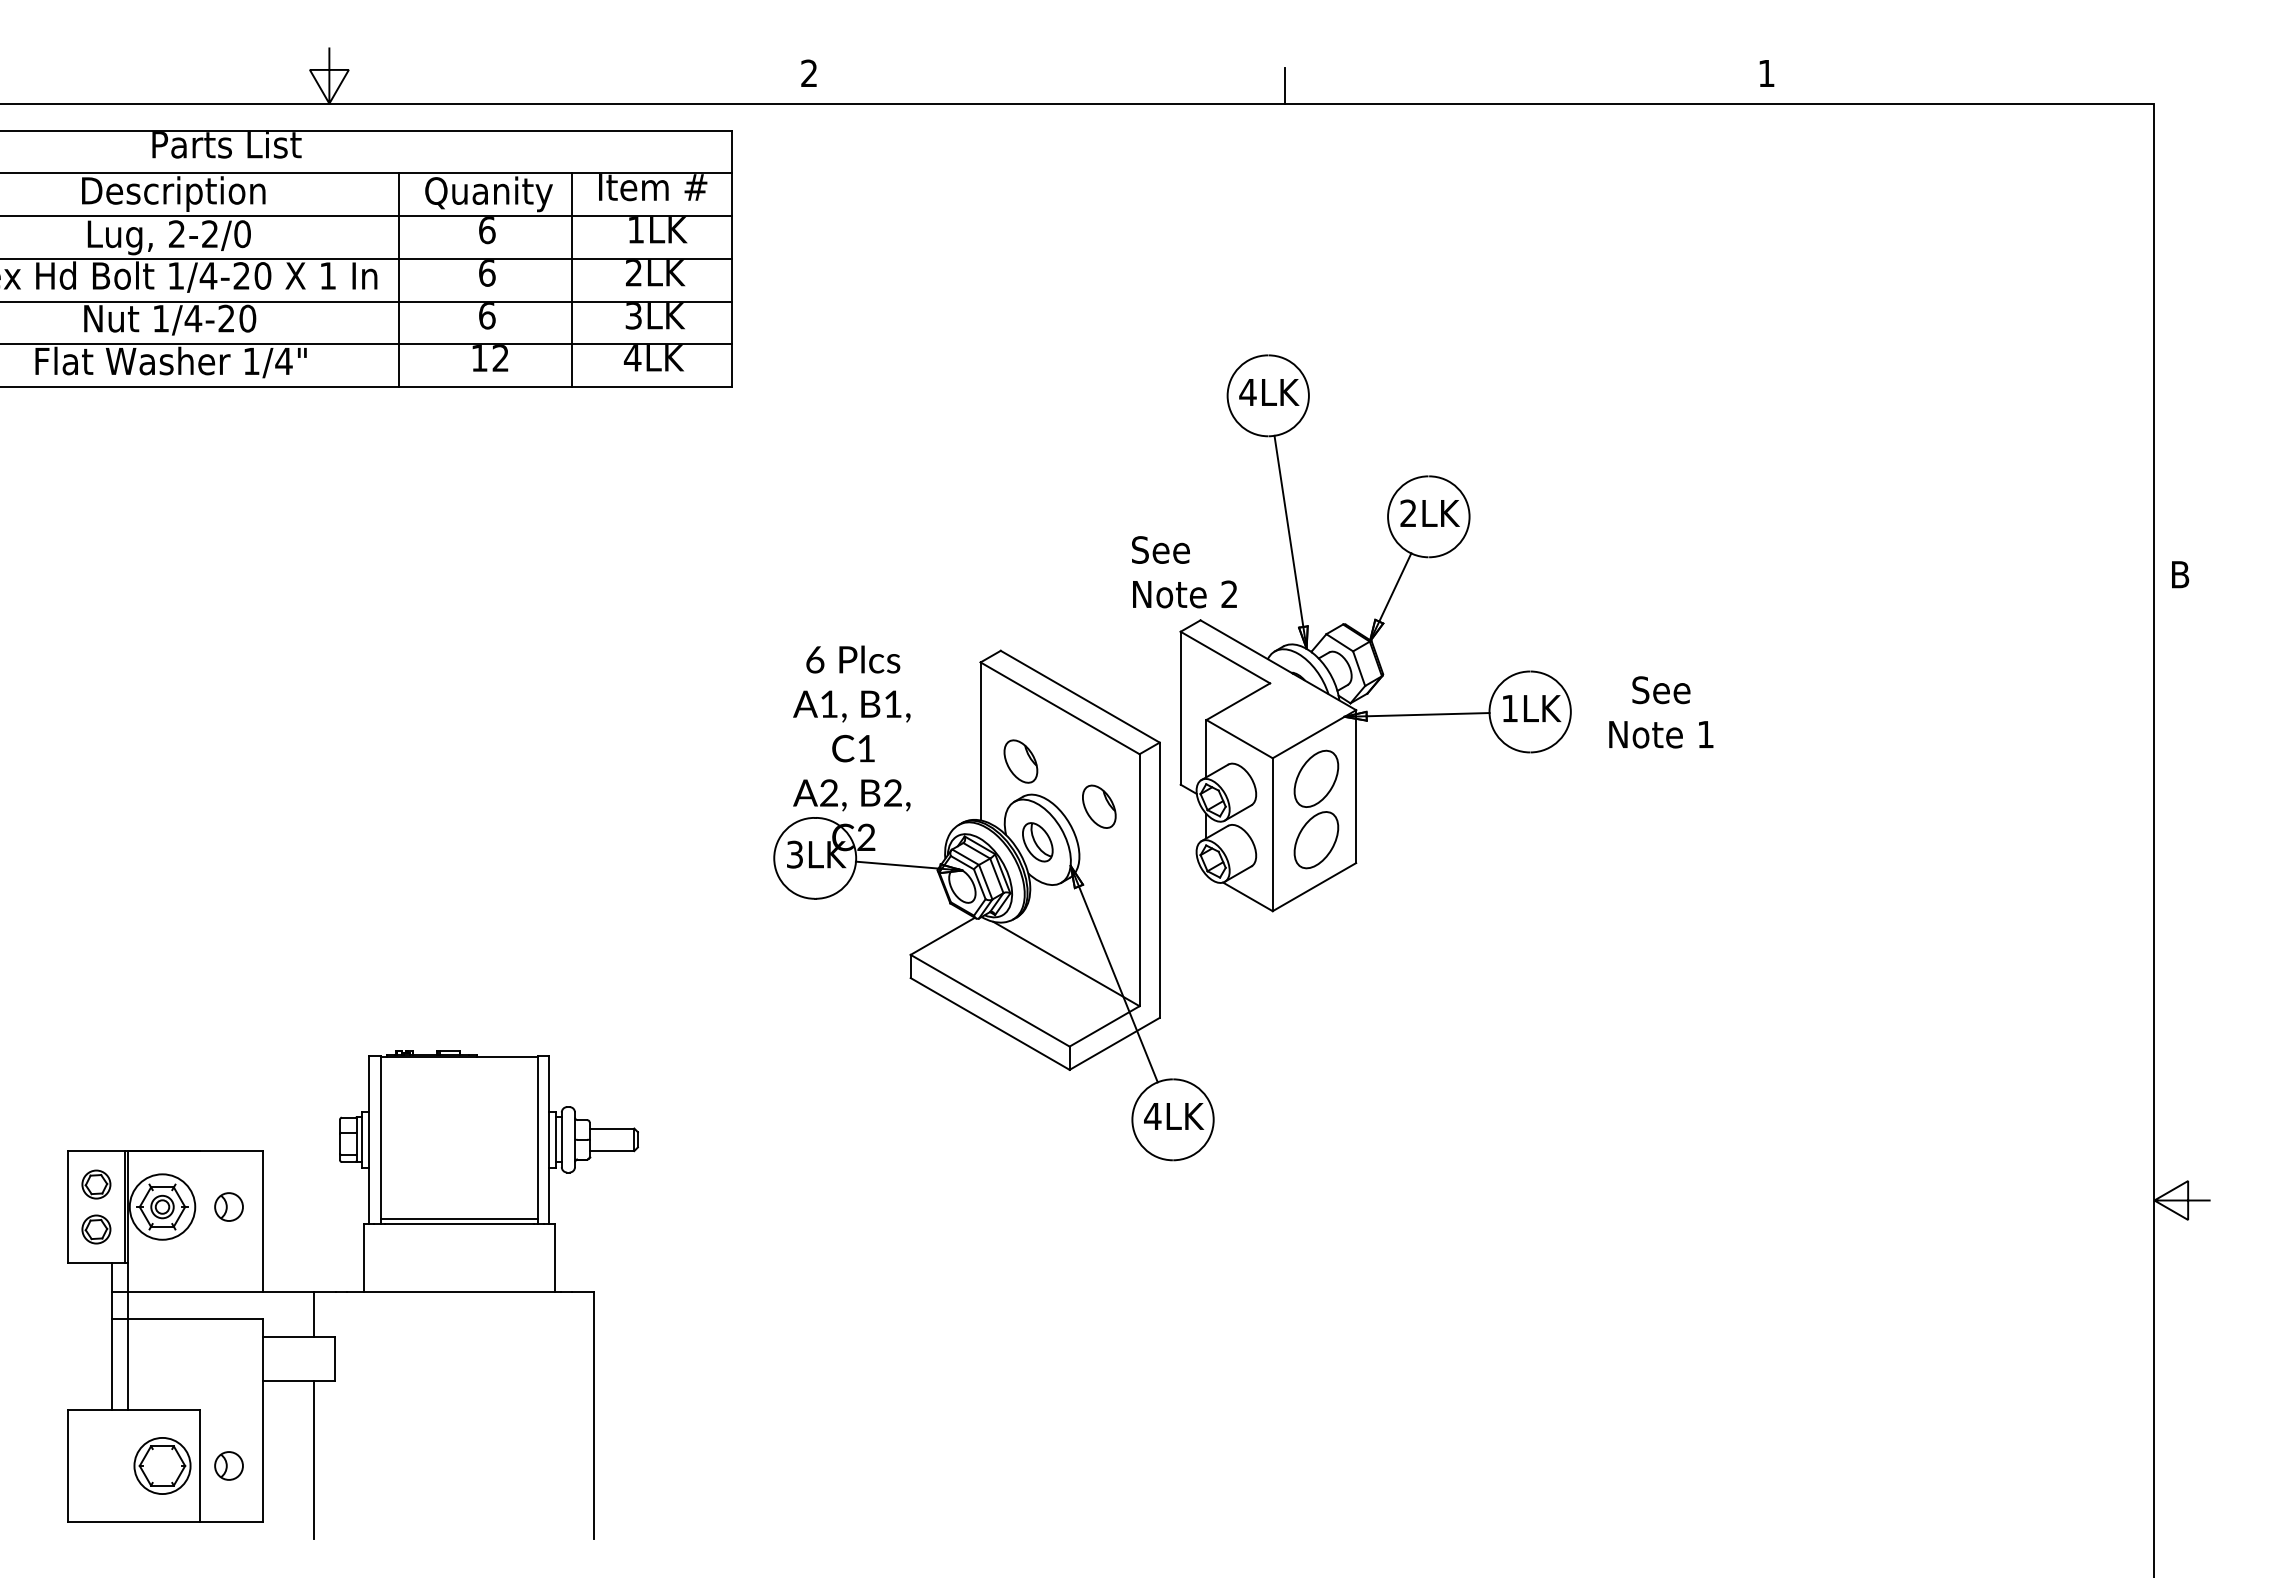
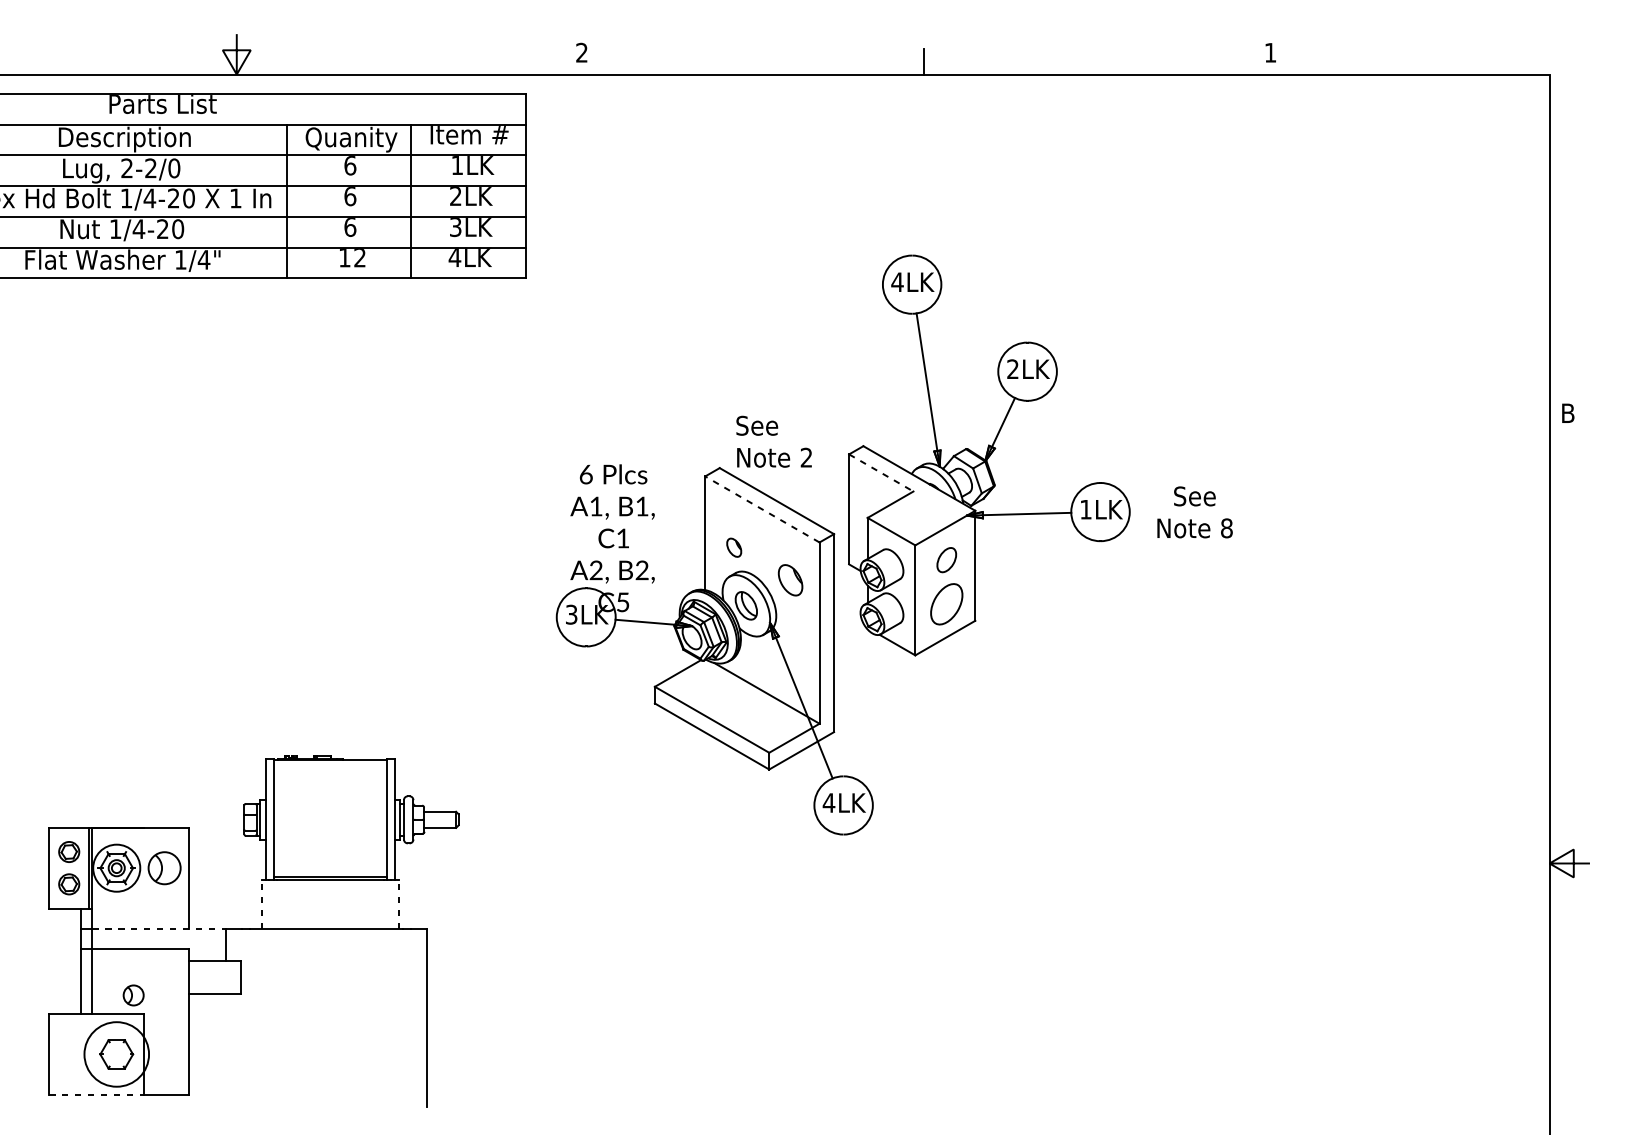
text: (1184, 572) -> (774, 441), moved
line: (1225, 657) -> (881, 472), solid -> dashed
line: (1060, 708) -> (762, 509), solid -> dashed
text: (1705, 734) -> (1226, 528), 1 -> 8
part: (1020, 761) -> (733, 547), size x0.6
part: (1316, 778) -> (946, 559), size x0.6
text: (866, 837) -> (623, 602), C2 -> C5
part: (228, 1206) -> (164, 867), size x1.6
line: (364, 1257) -> (262, 904), solid -> dashed
line: (554, 1257) -> (398, 904), solid -> dashed
line: (221, 1291) -> (159, 928), solid -> dashed
line: (314, 1459) -> (226, 1049), removed
circle: (162, 1465) -> (116, 1054), size x1.6
part: (228, 1465) -> (133, 995), moved
line: (134, 1522) -> (96, 1095), solid -> dashed

